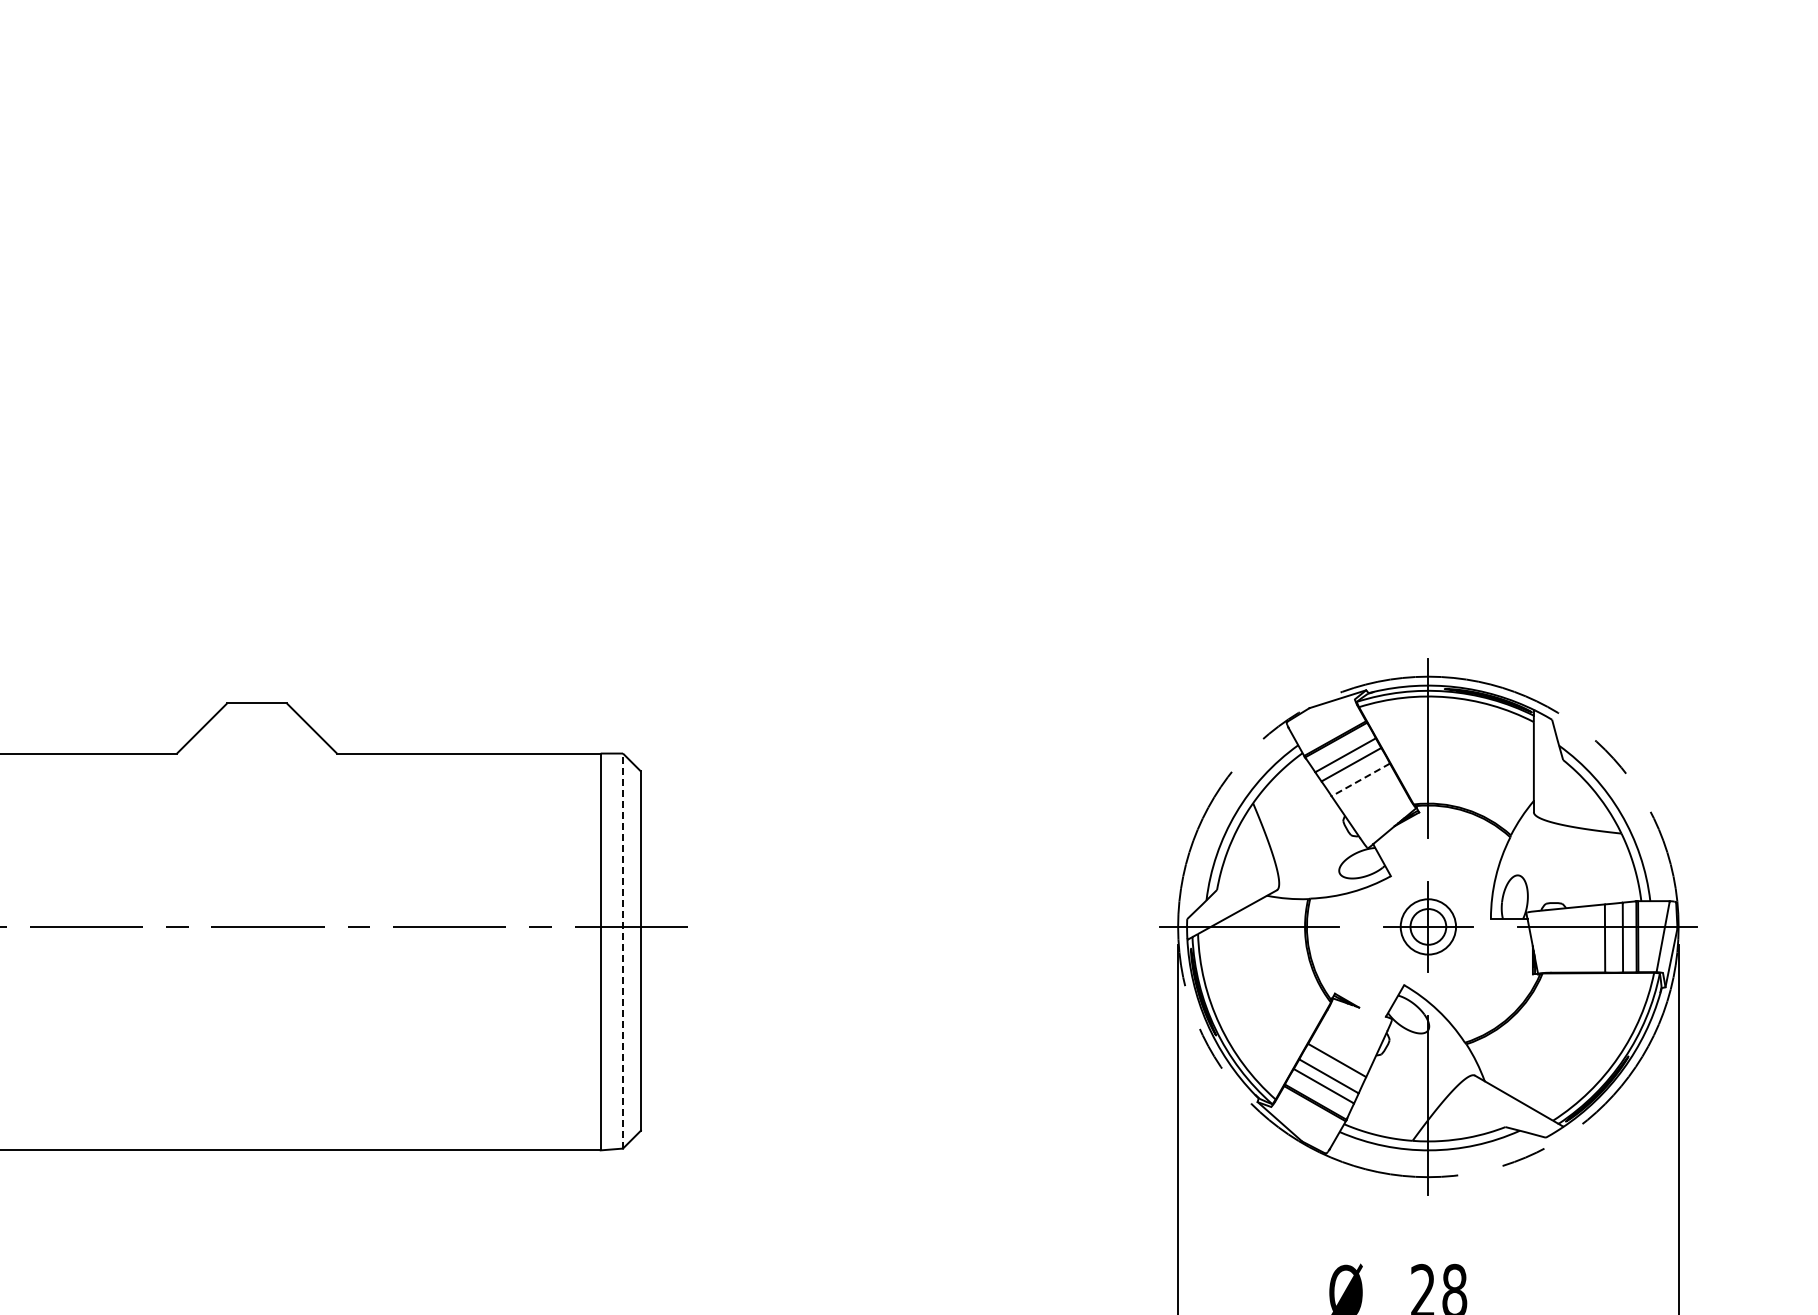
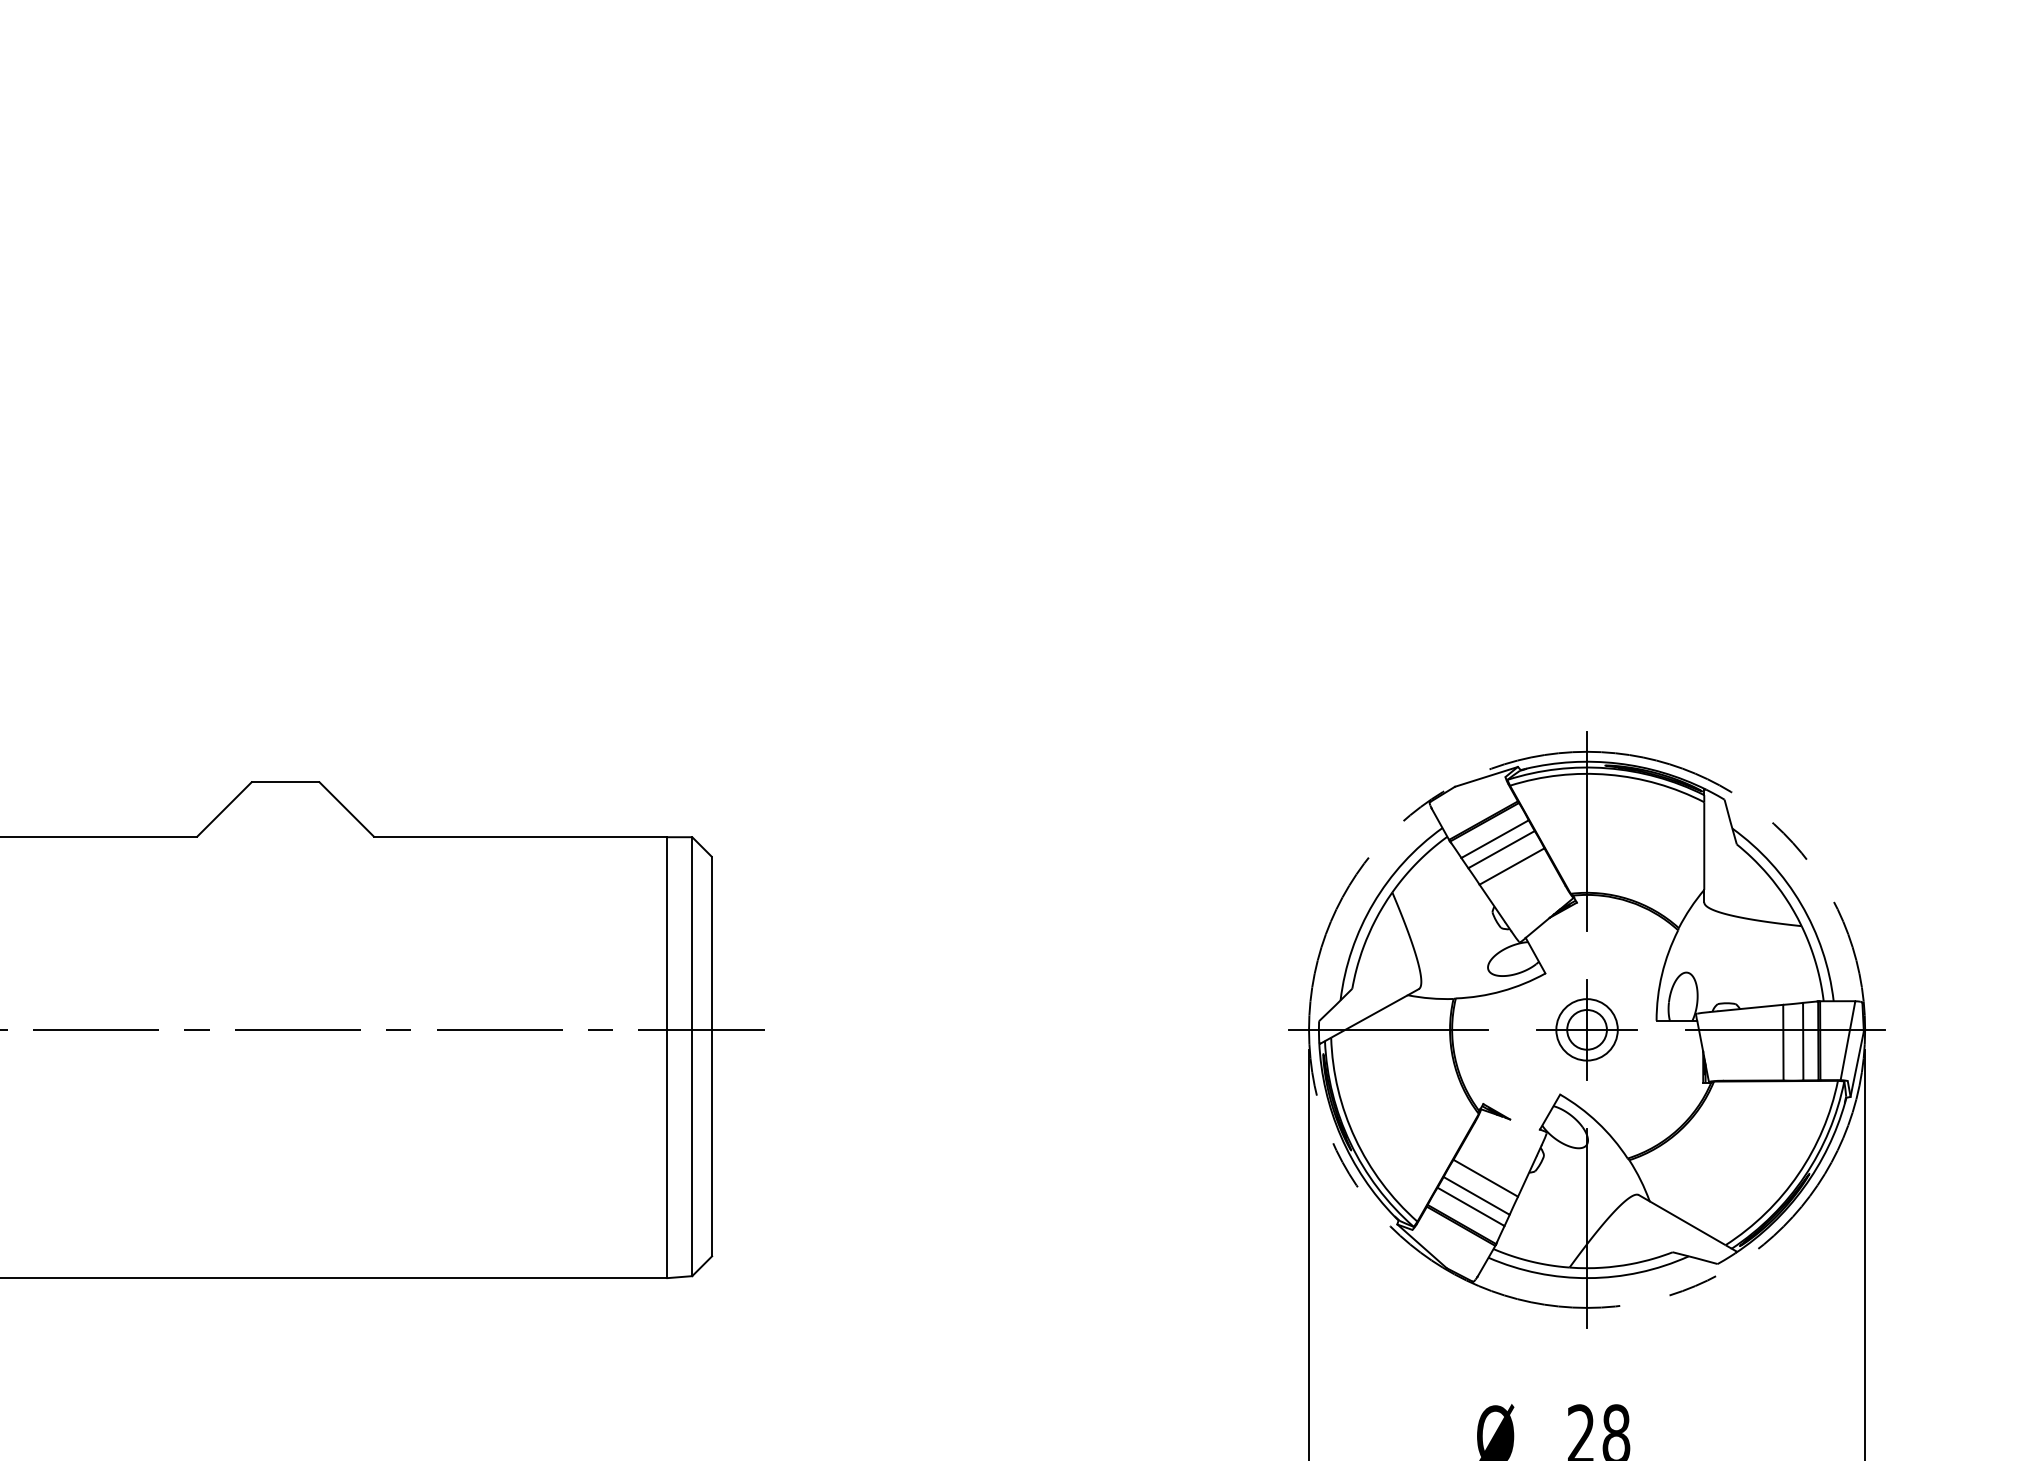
line: (1360, 780) -> (1511, 867), dashed -> solid
line: (623, 951) -> (692, 1057), dashed -> solid

